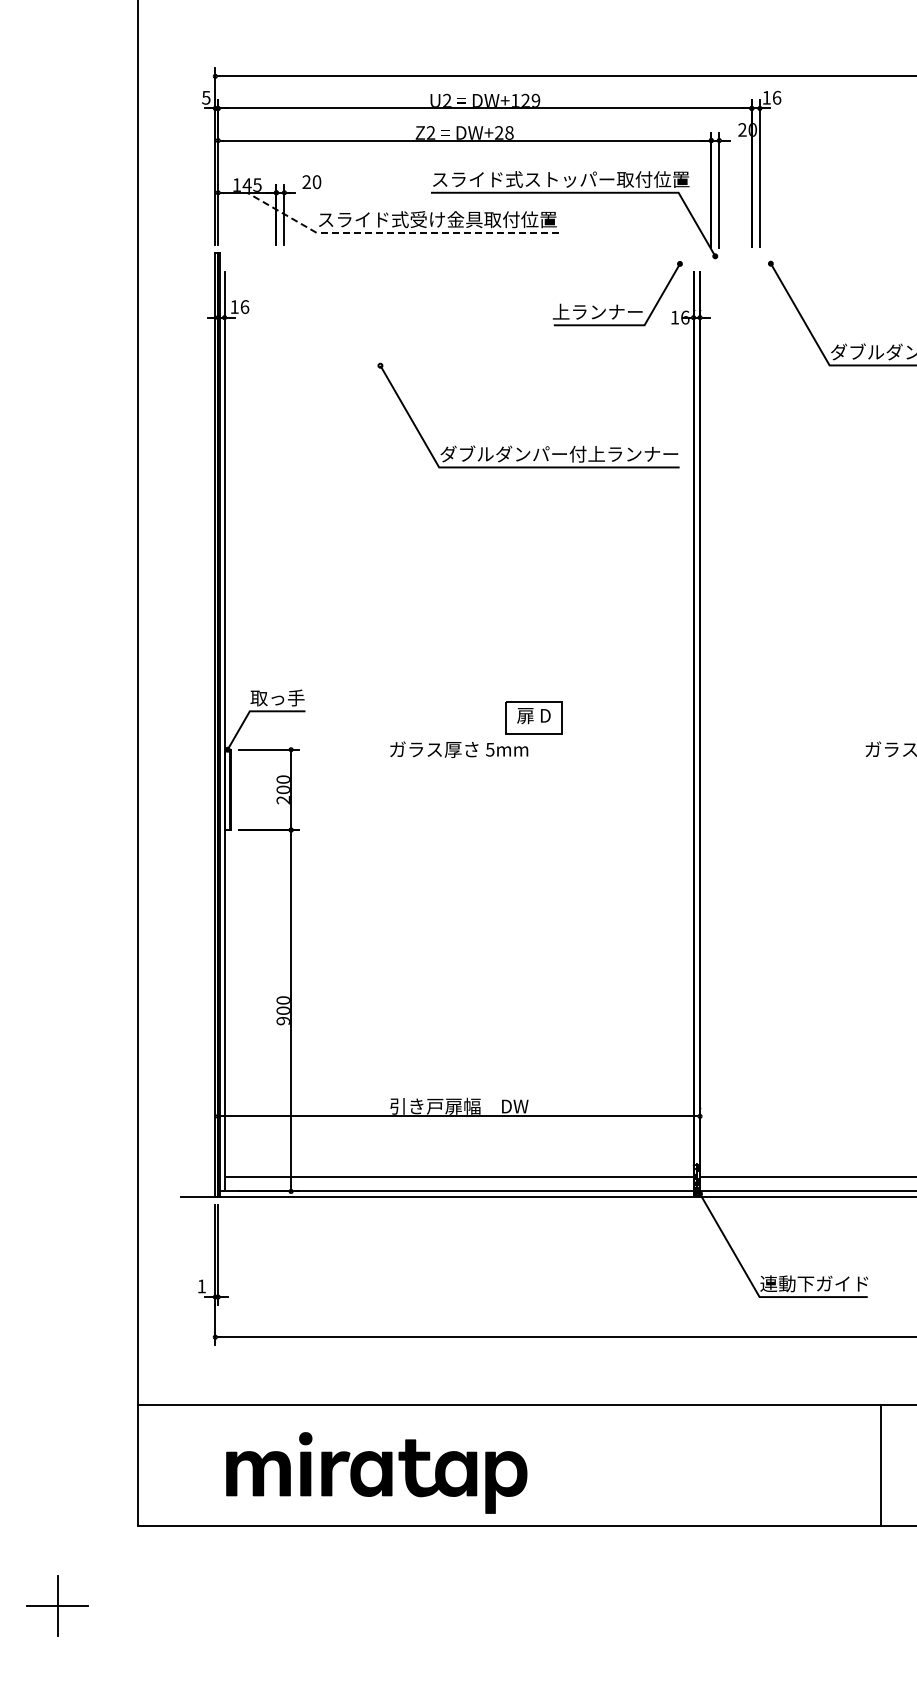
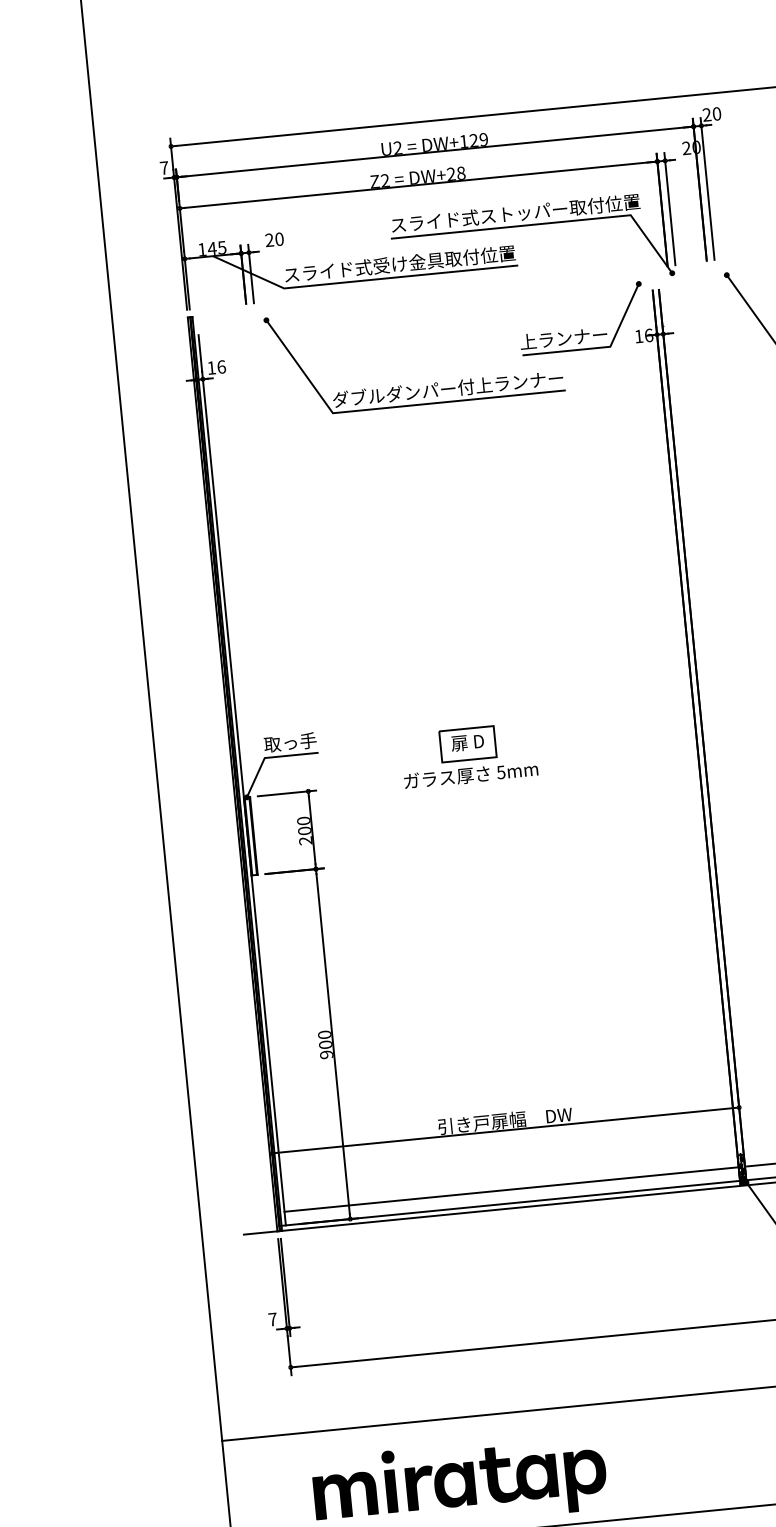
text: (206, 97) -> (164, 167), 5 -> 7
text: (771, 97) -> (711, 114), 16 -> 20
line: (396, 232) -> (361, 280), dashed -> solid
part: (517, 447) -> (406, 386), moved
part: (533, 717) -> (467, 744), moved
text: (201, 1286) -> (272, 1319), 1 -> 7

